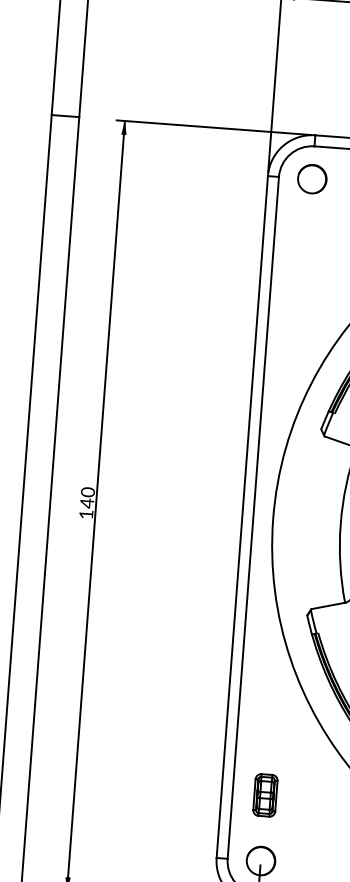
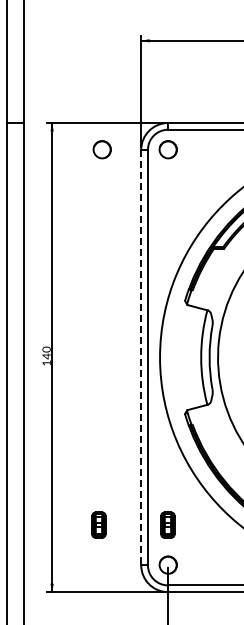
circle: (202, 170) -> (101, 149), added
line: (242, 516) -> (141, 357), solid -> dashed
part: (151, 785) -> (98, 524), added

